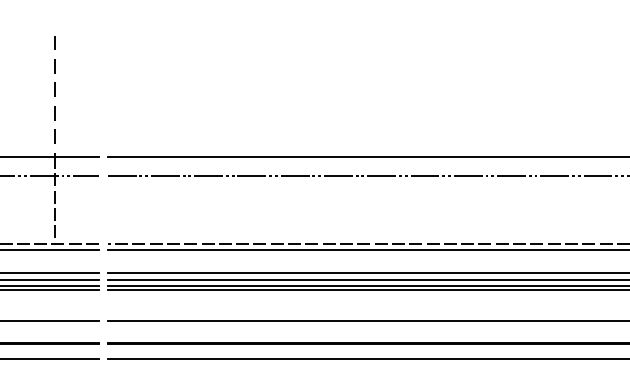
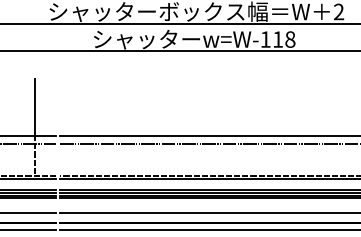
line: (55, 97) -> (35, 107), dashed -> solid

